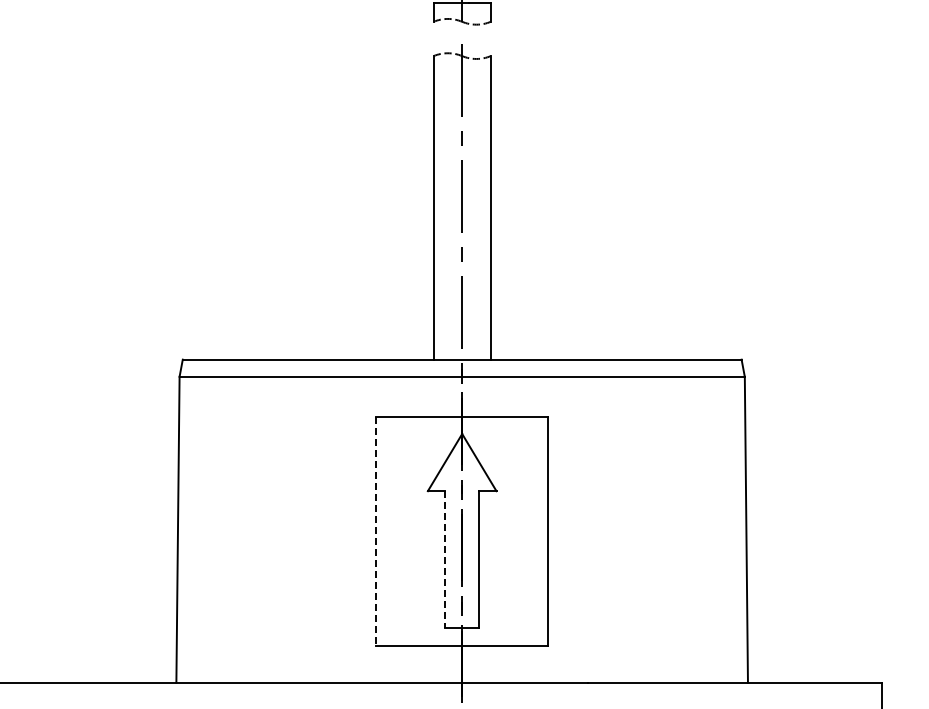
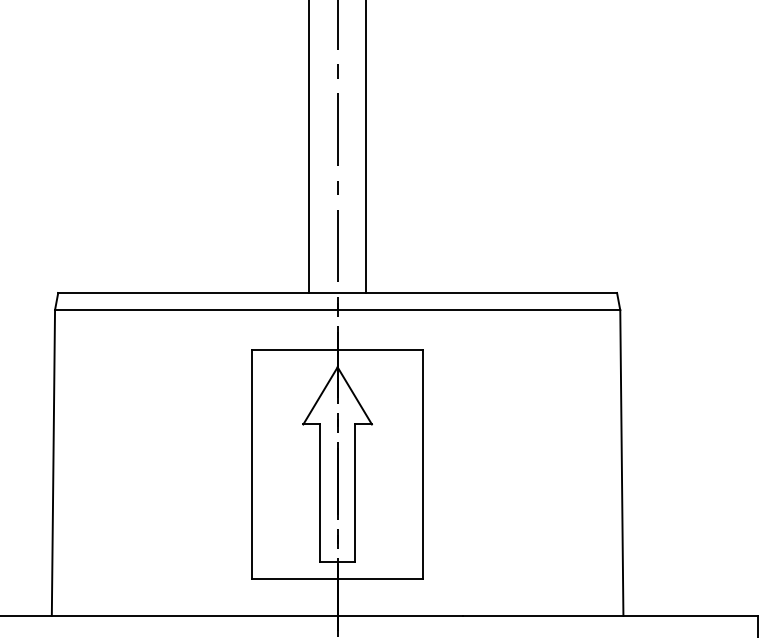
line: (376, 531) -> (251, 464), dashed -> solid
line: (444, 559) -> (319, 492), dashed -> solid

